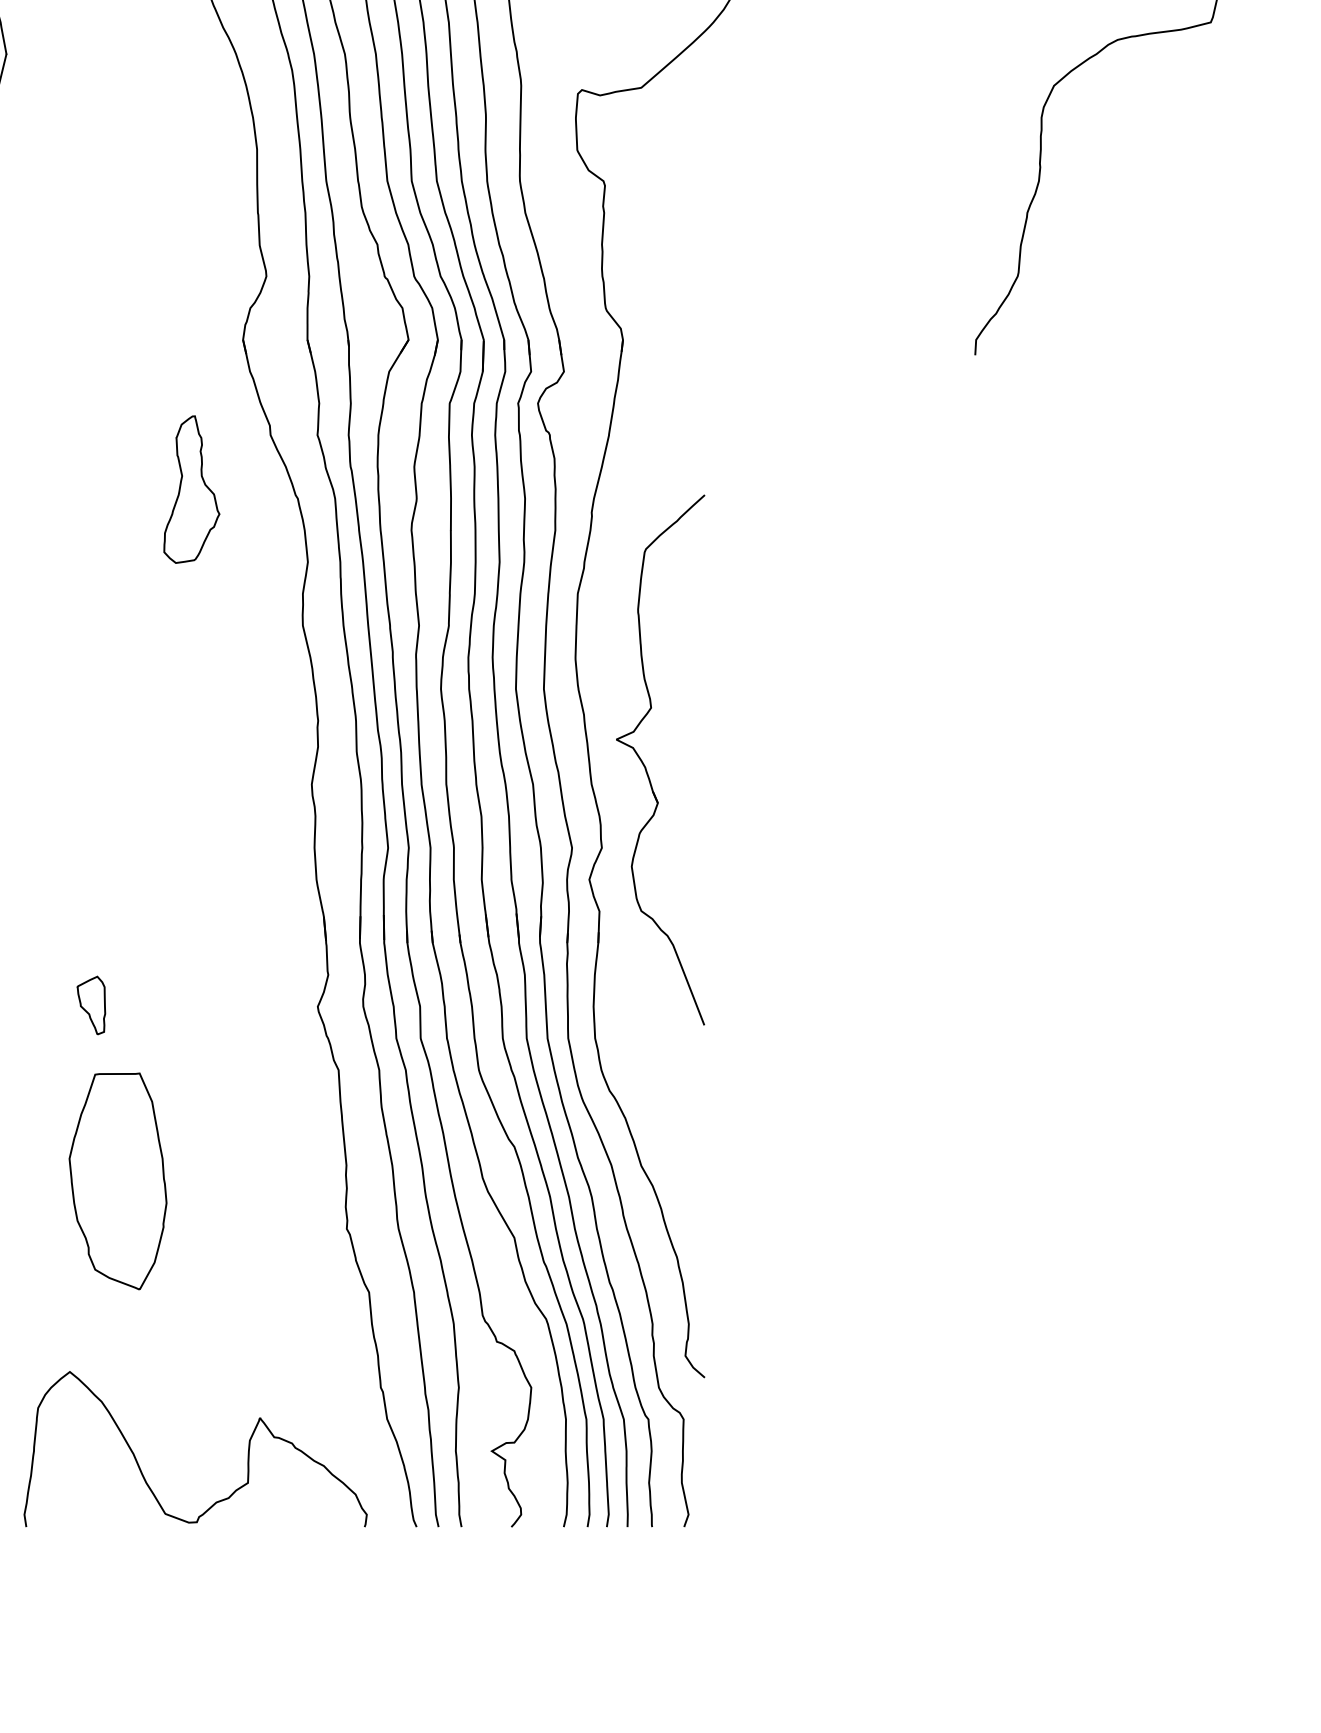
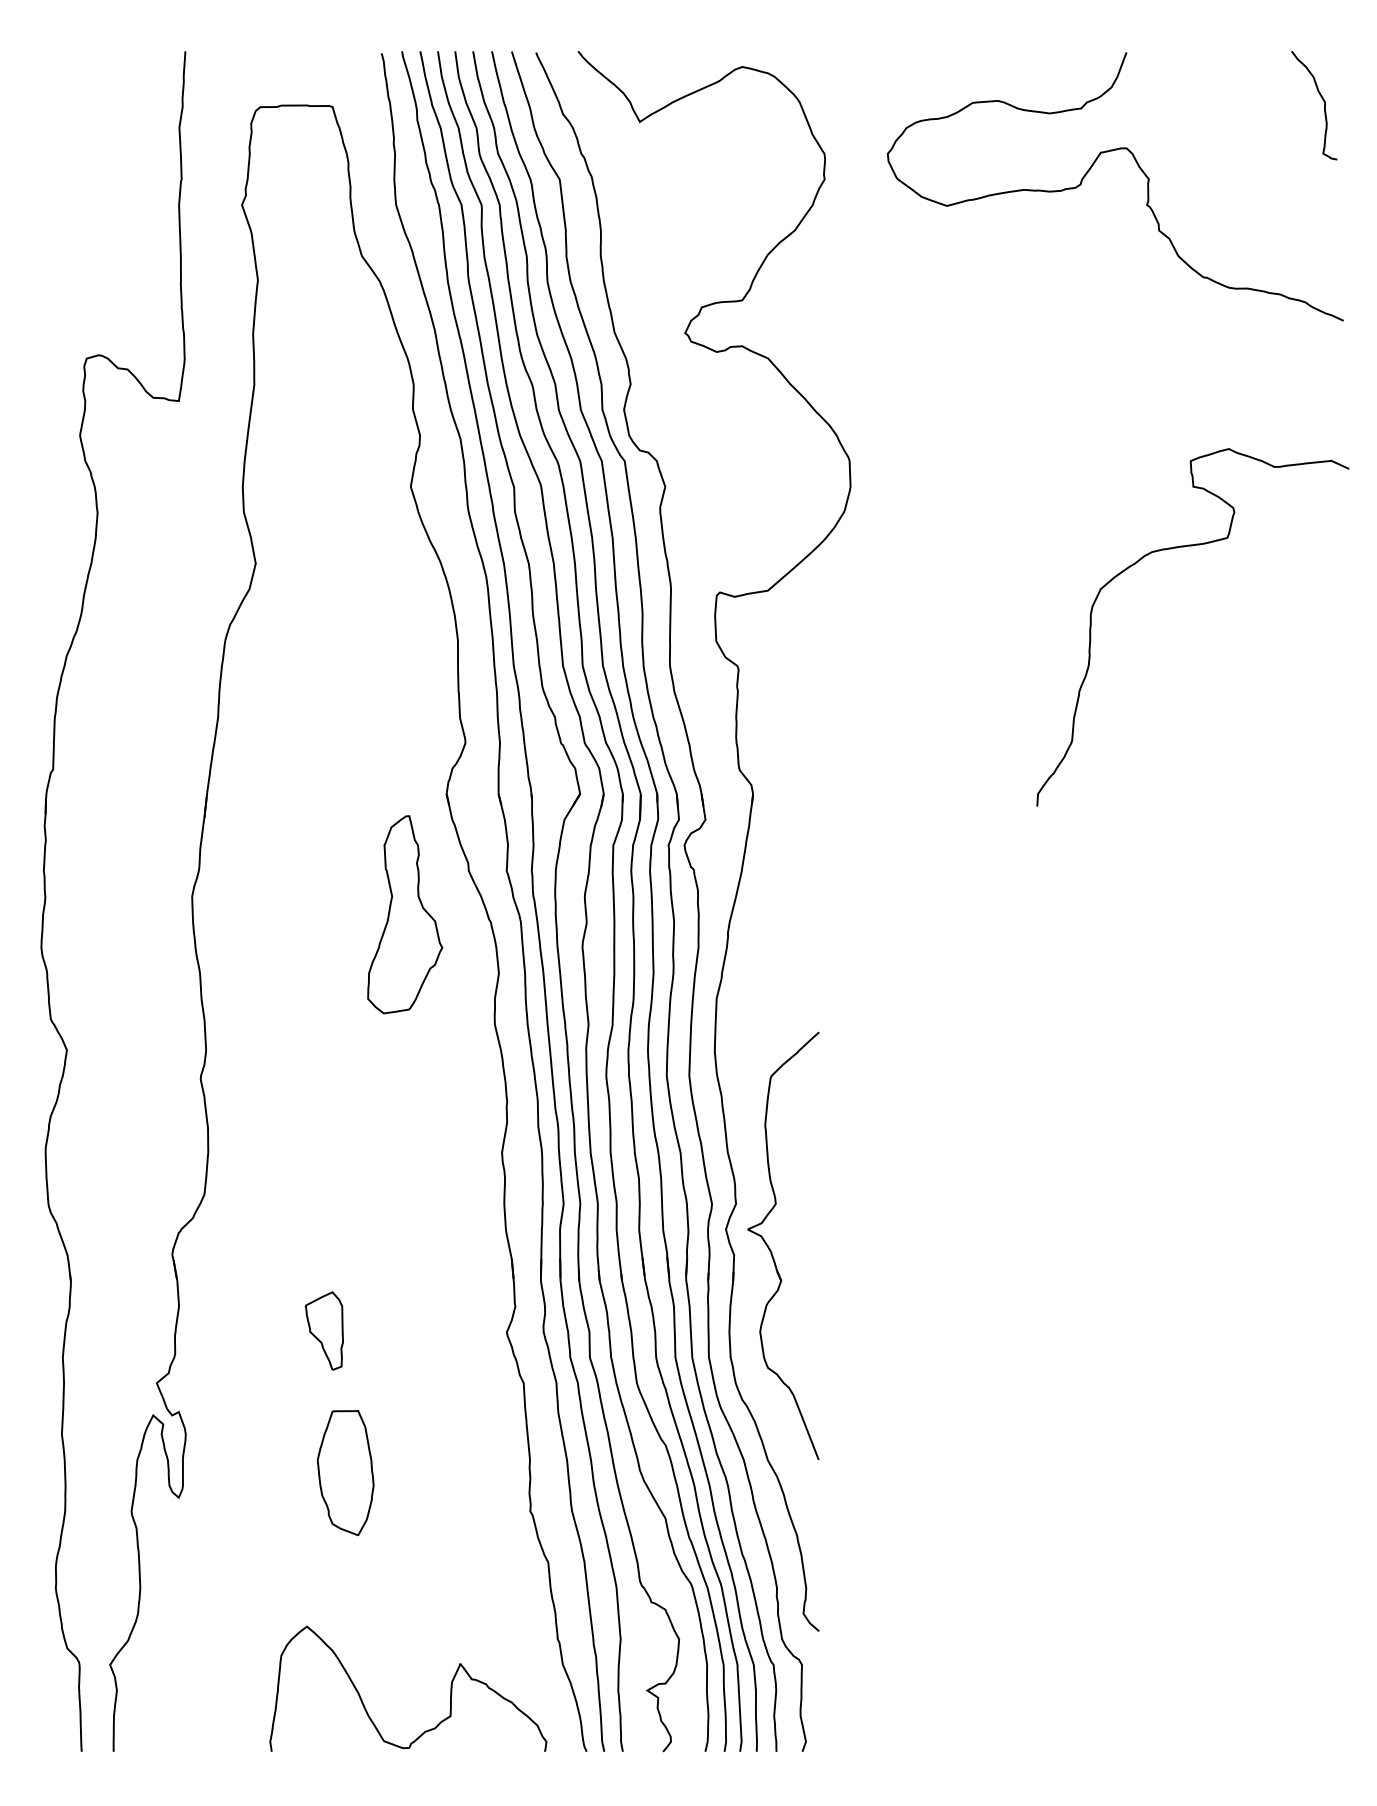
part: (192, 489) -> (405, 914), size x1.67
part: (645, 765) -> (771, 1250), moved
part: (90, 1004) -> (323, 1330), size x1.67
part: (117, 1182) -> (345, 1473), size x0.71

